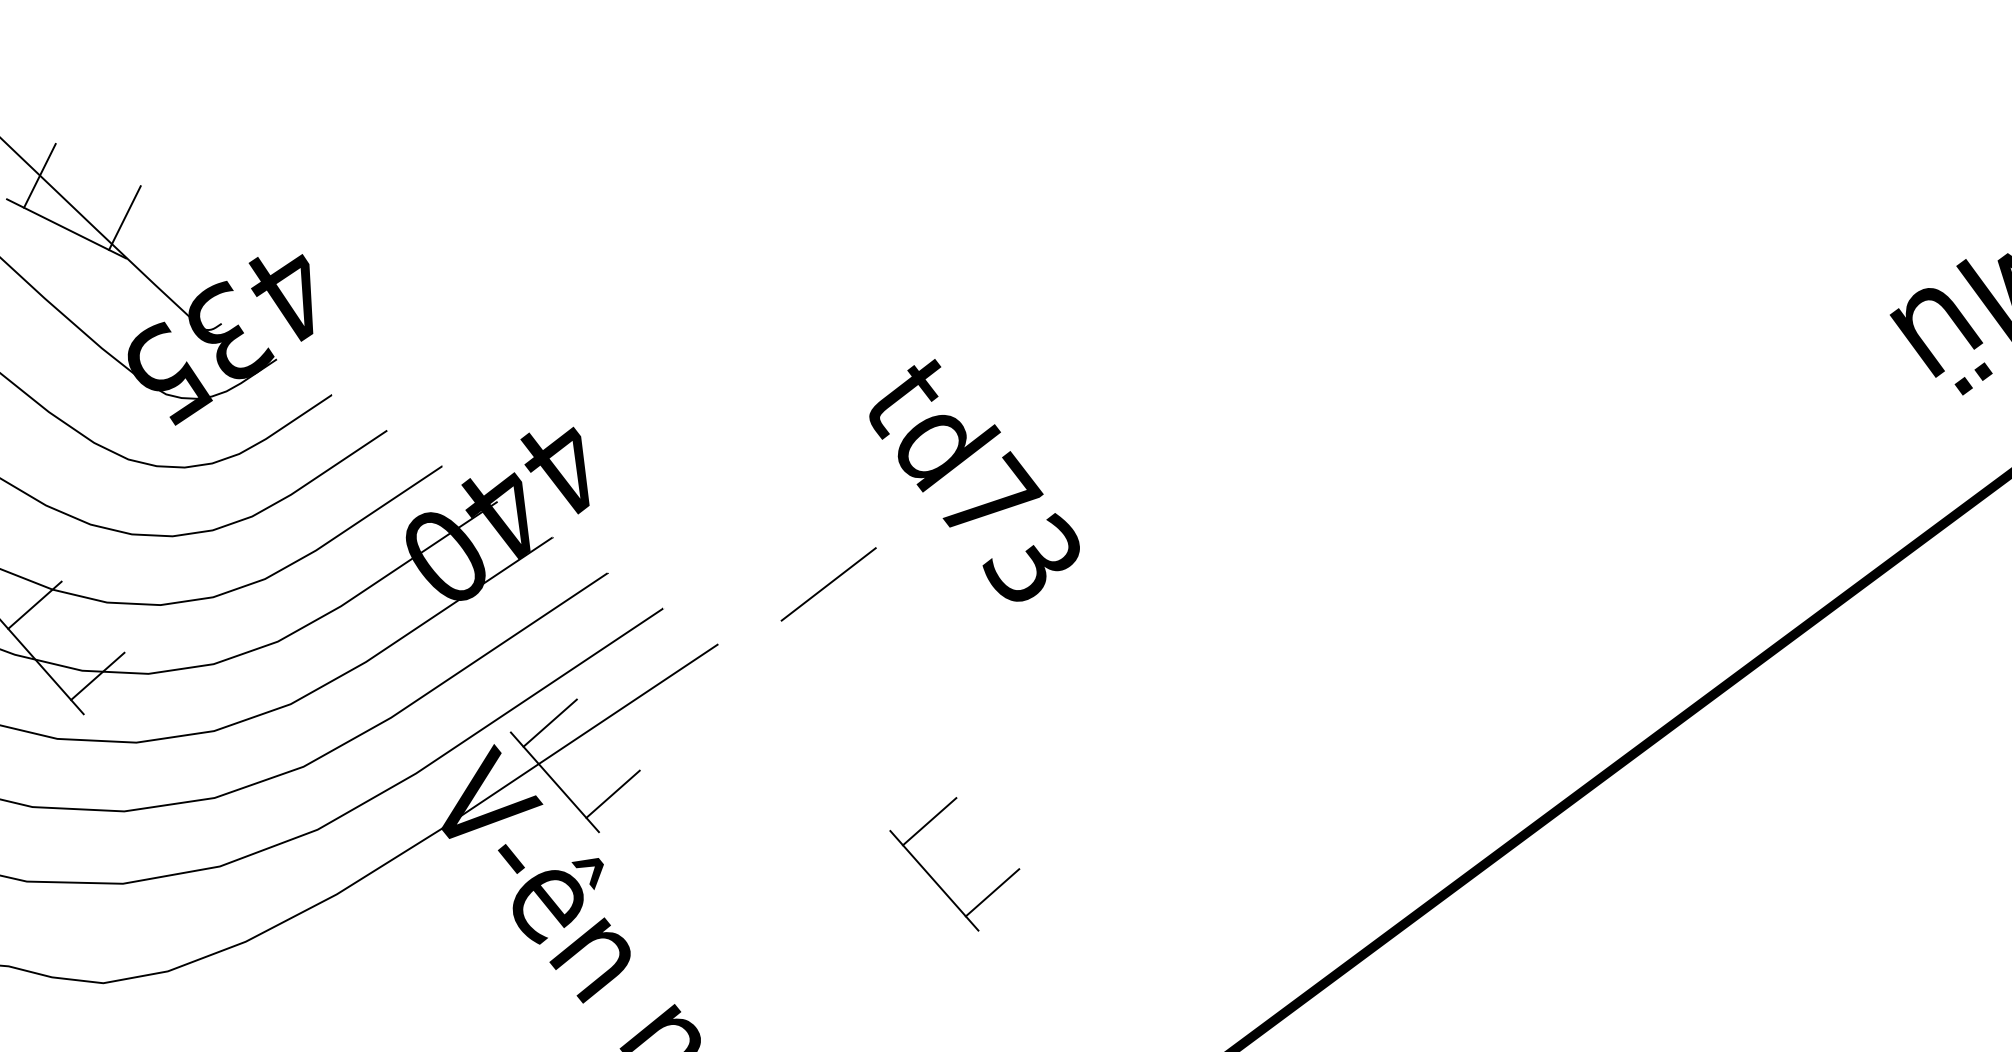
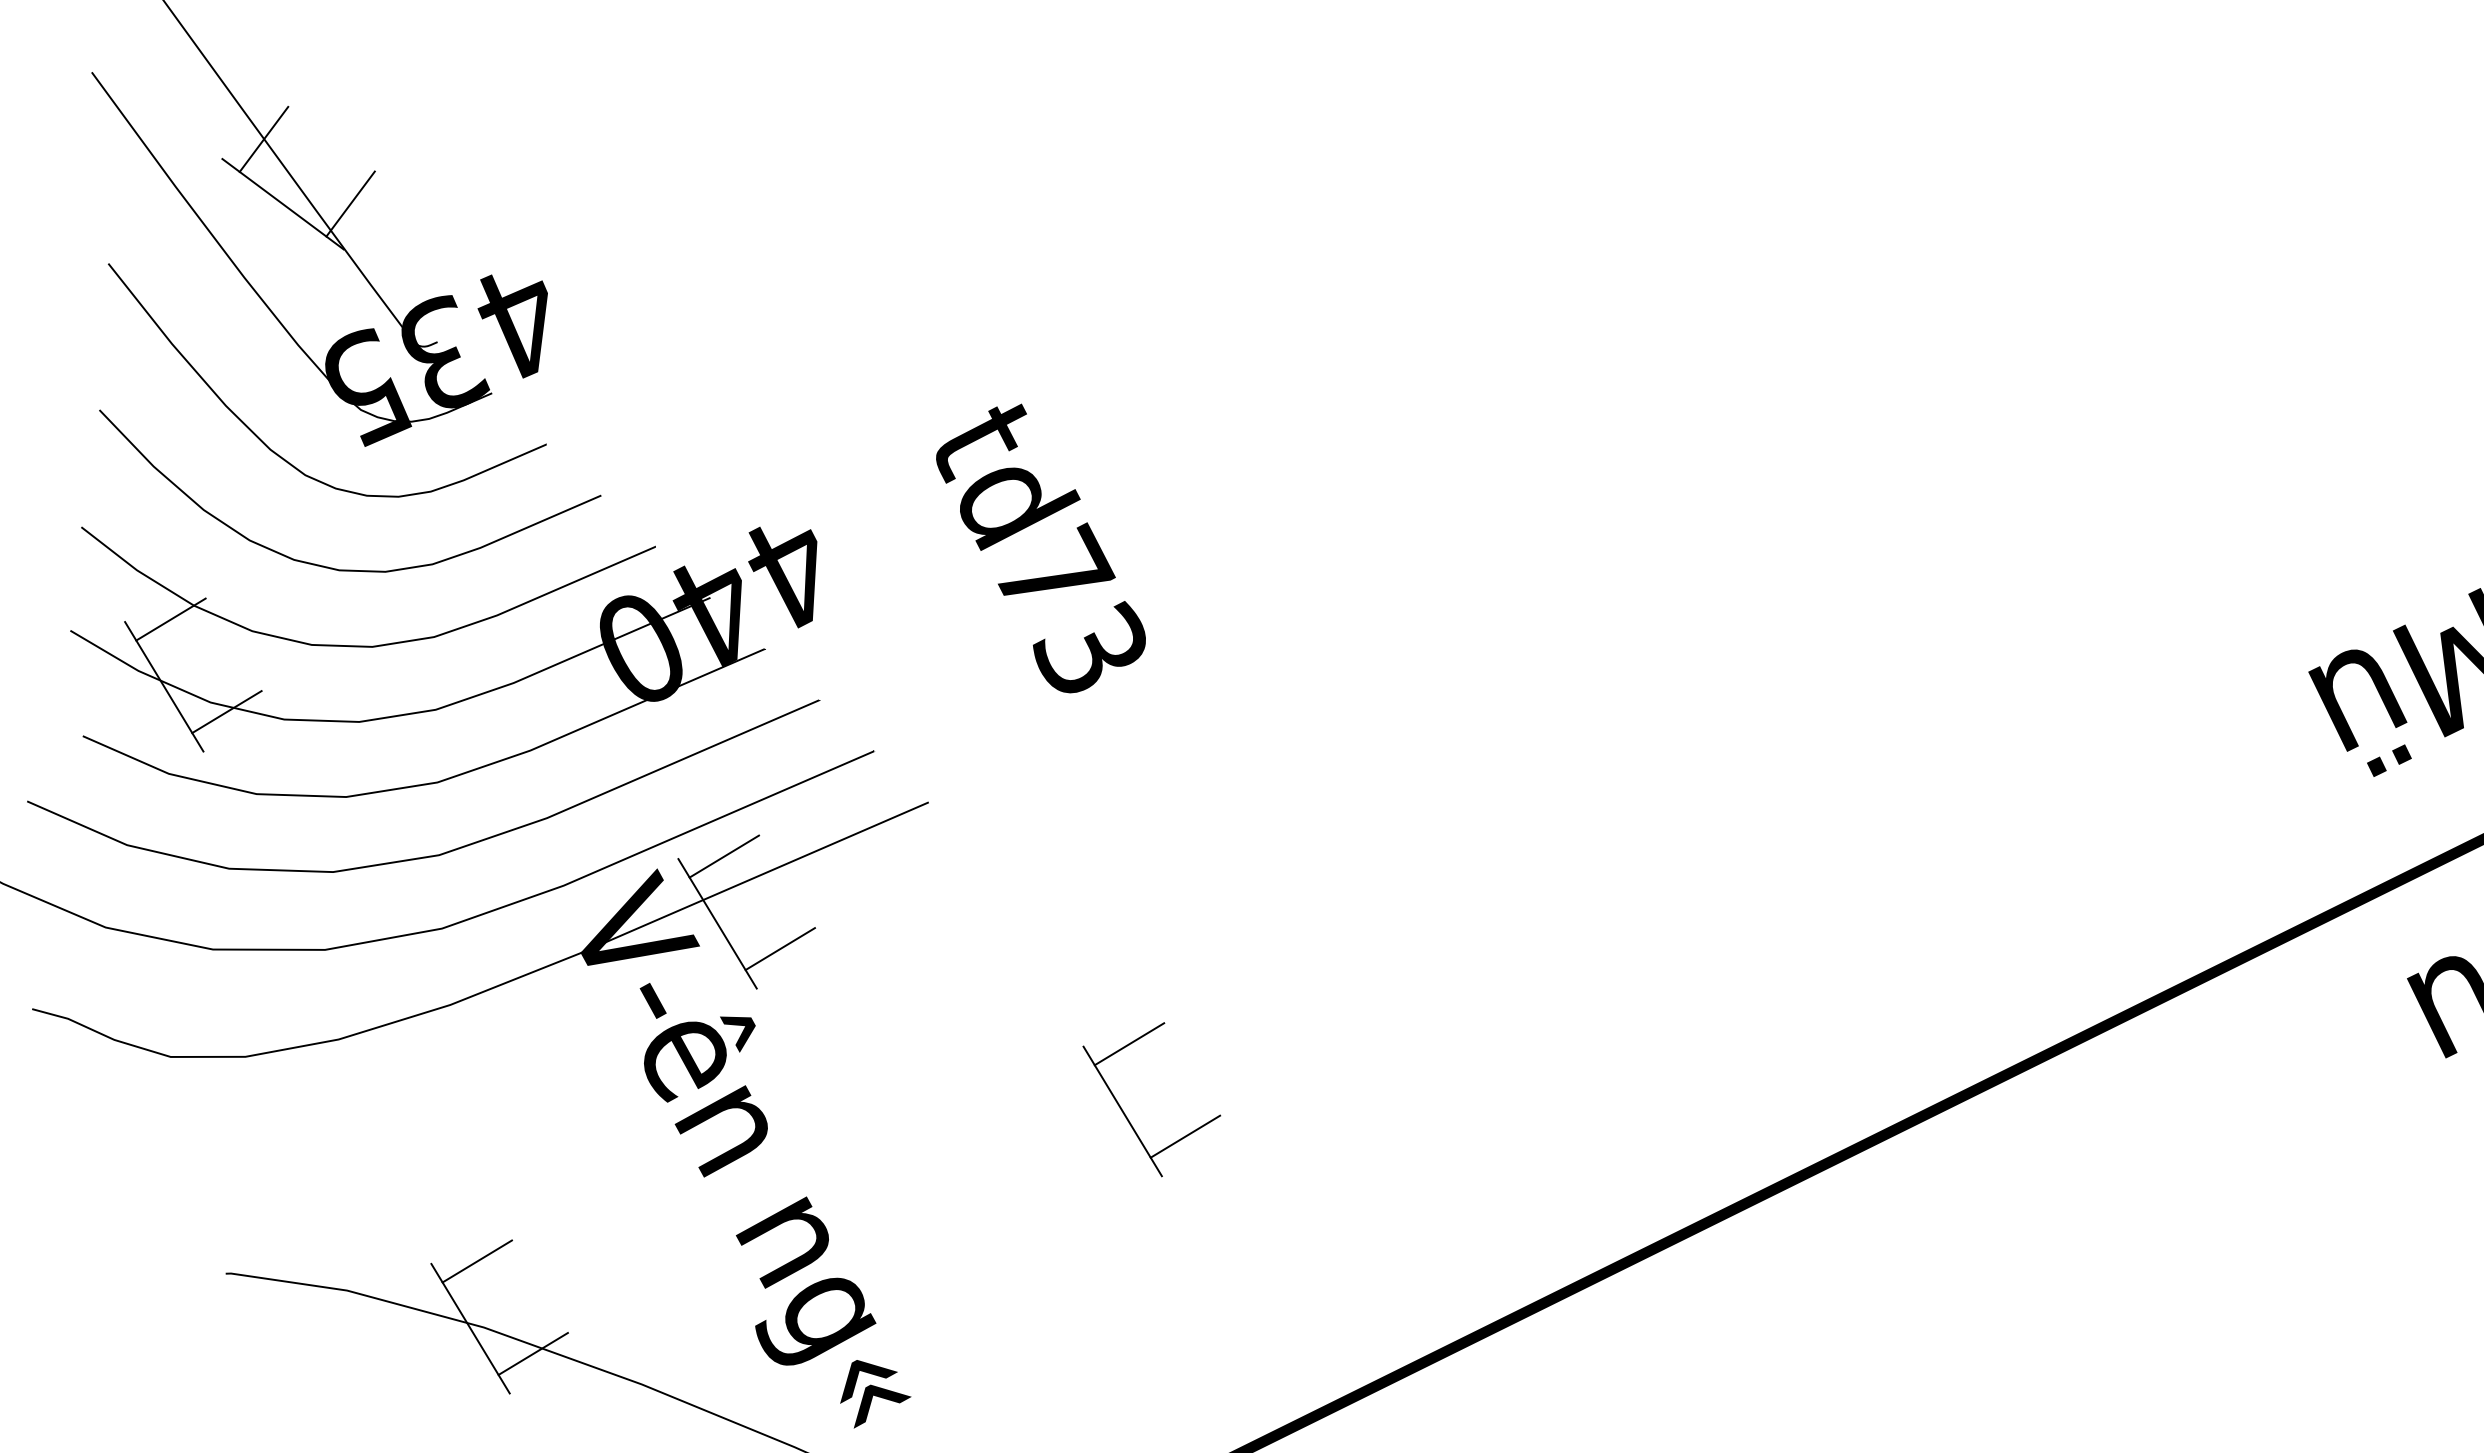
text: (973, 480) -> (1040, 548), moved
line: (828, 584) -> (1064, 757), removed

